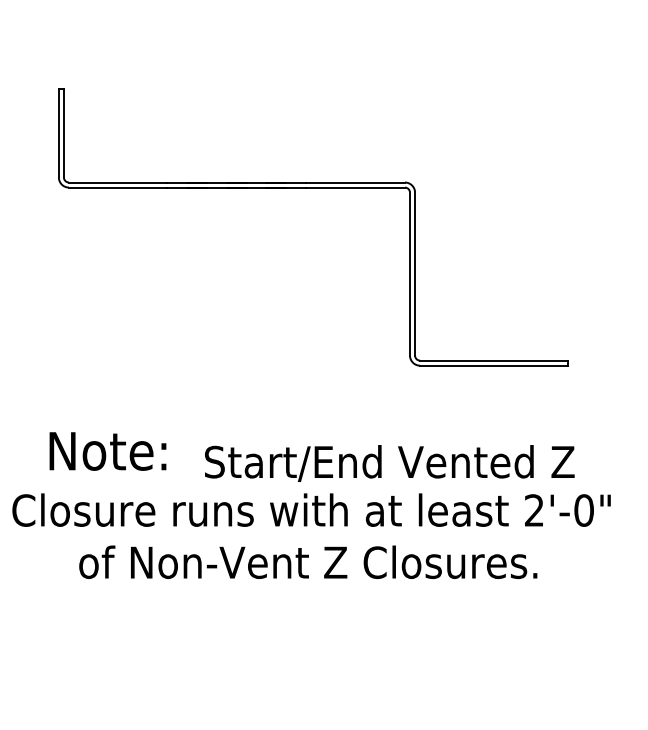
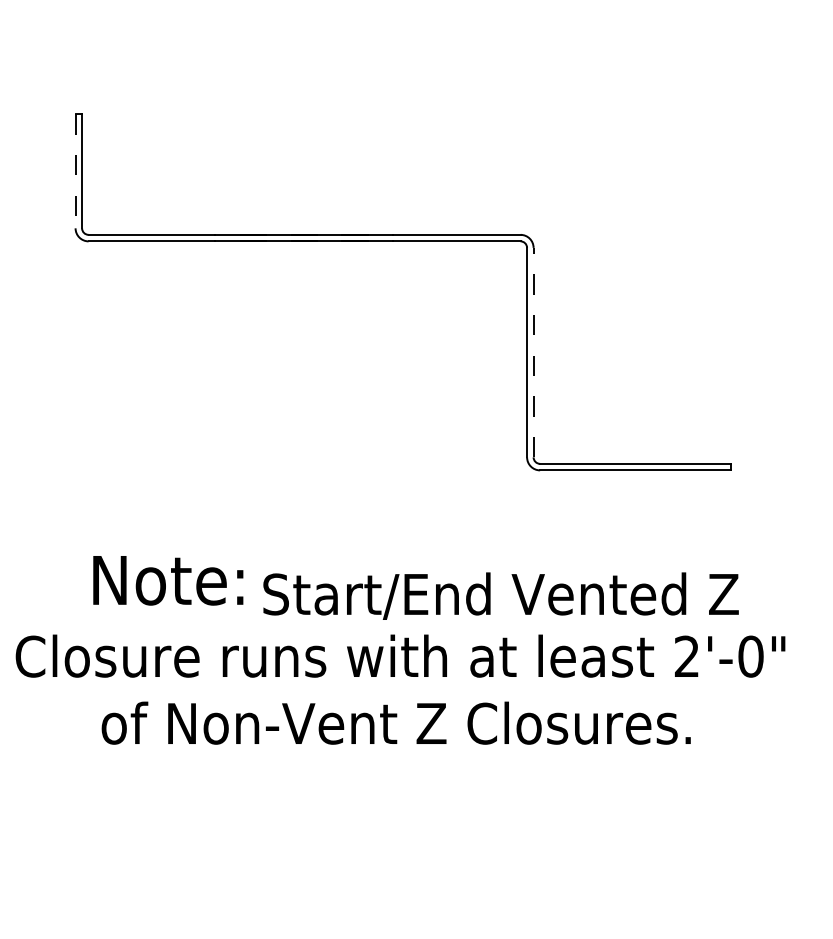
line: (58, 133) -> (75, 171), solid -> dashed
line: (415, 273) -> (534, 351), solid -> dashed
text: (107, 451) -> (167, 580), moved

